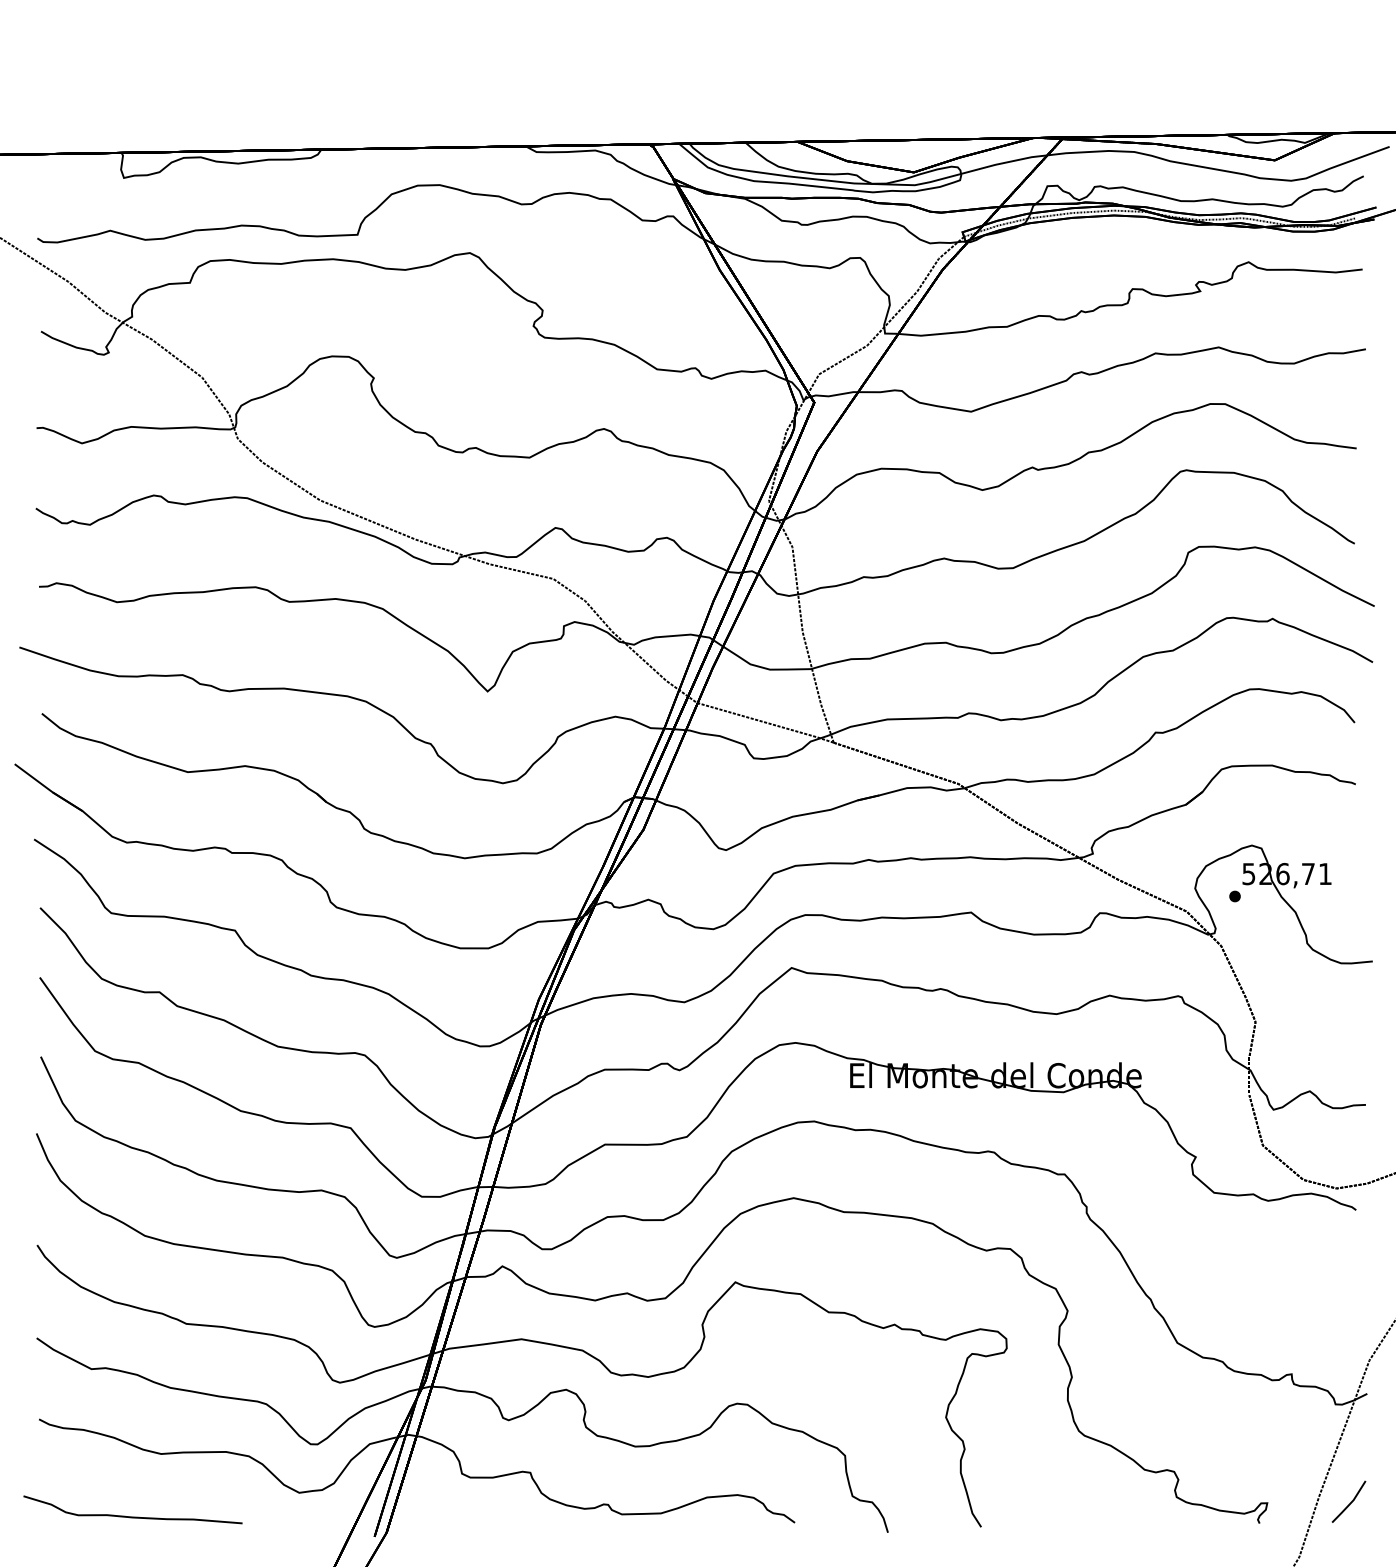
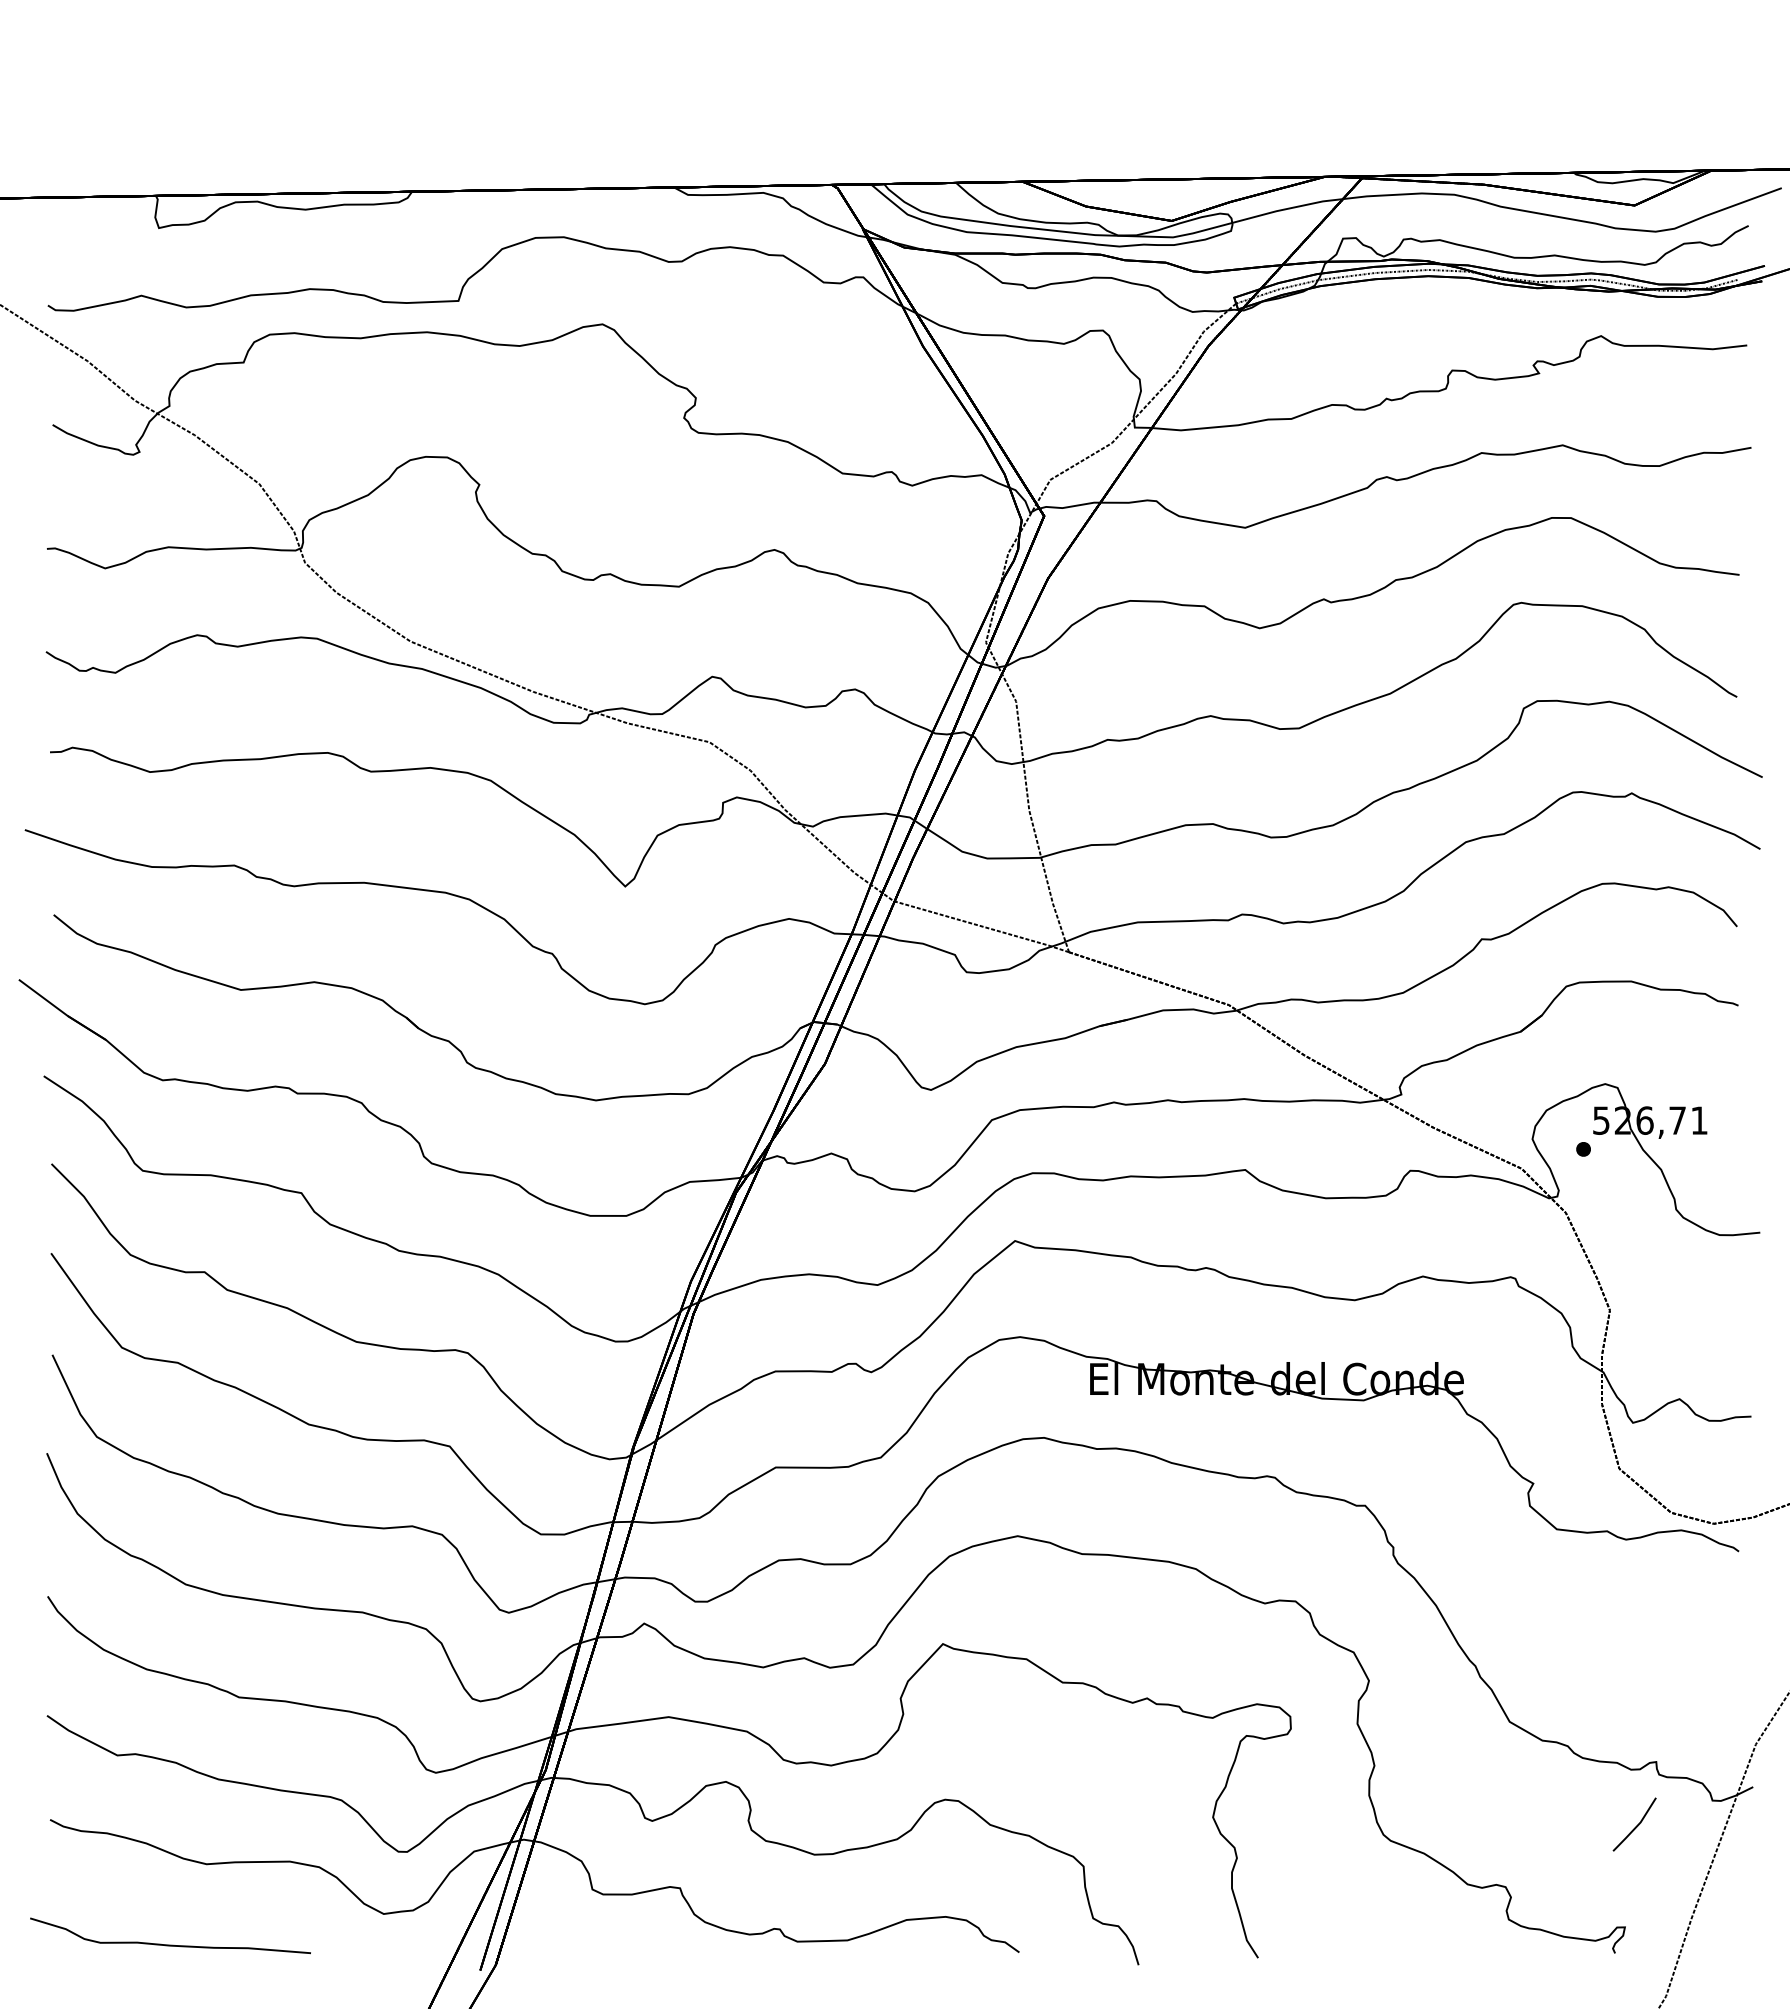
line: (1350, 1502) -> (1636, 1825), moved

